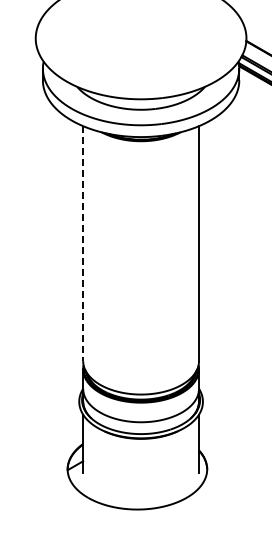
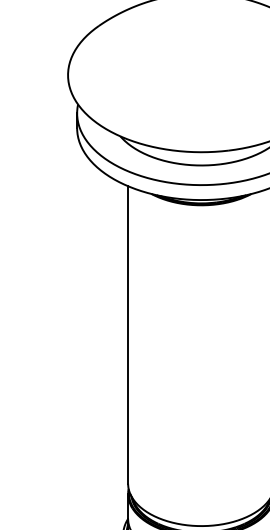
line: (83, 244) -> (128, 336), dashed -> solid

